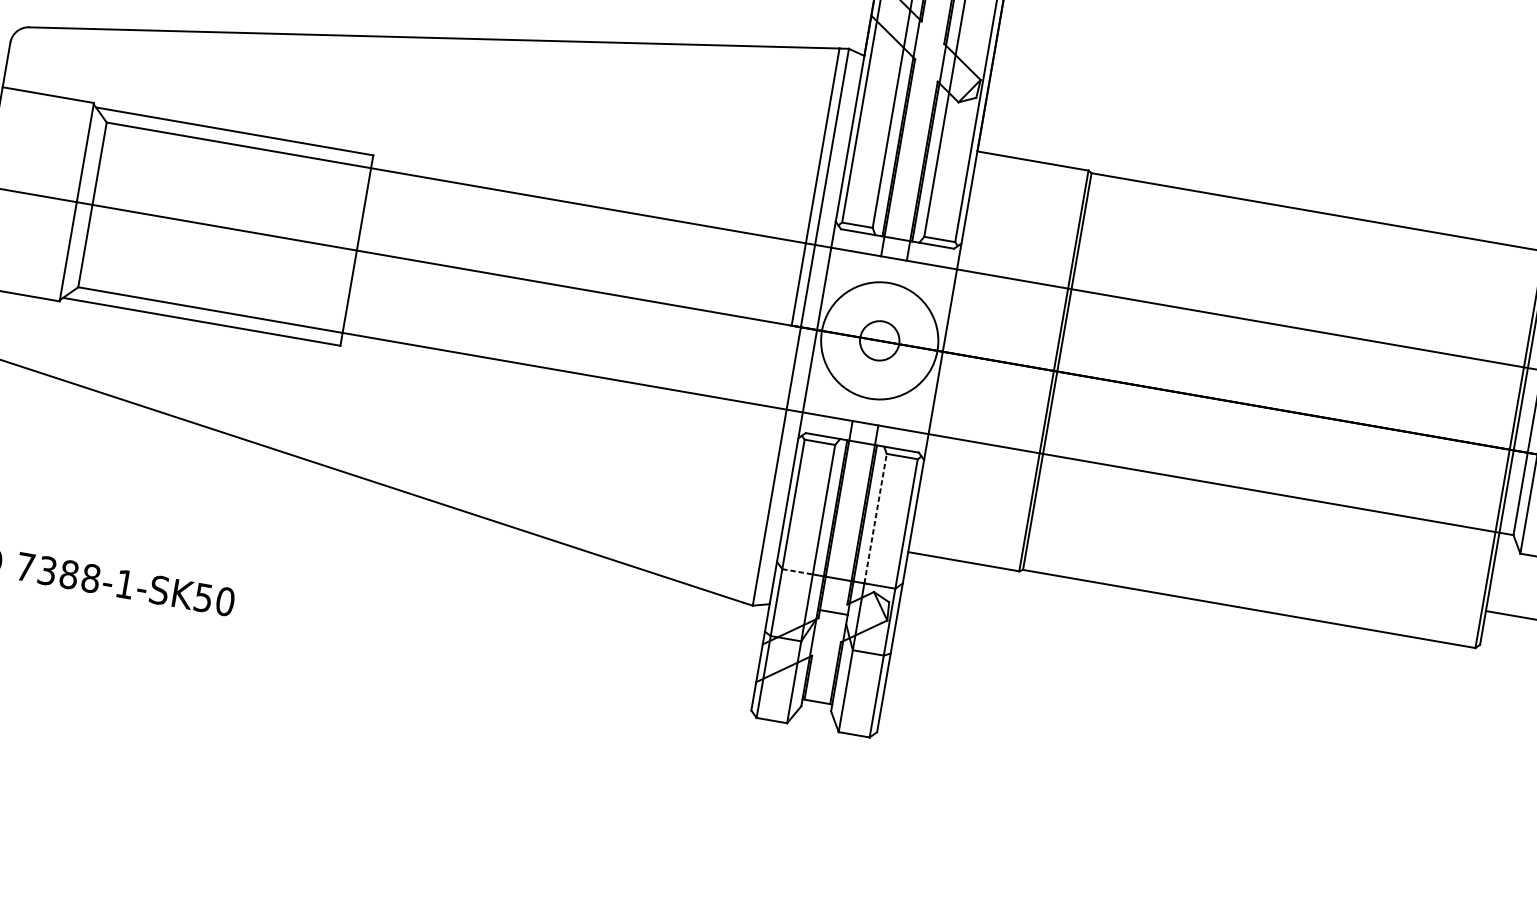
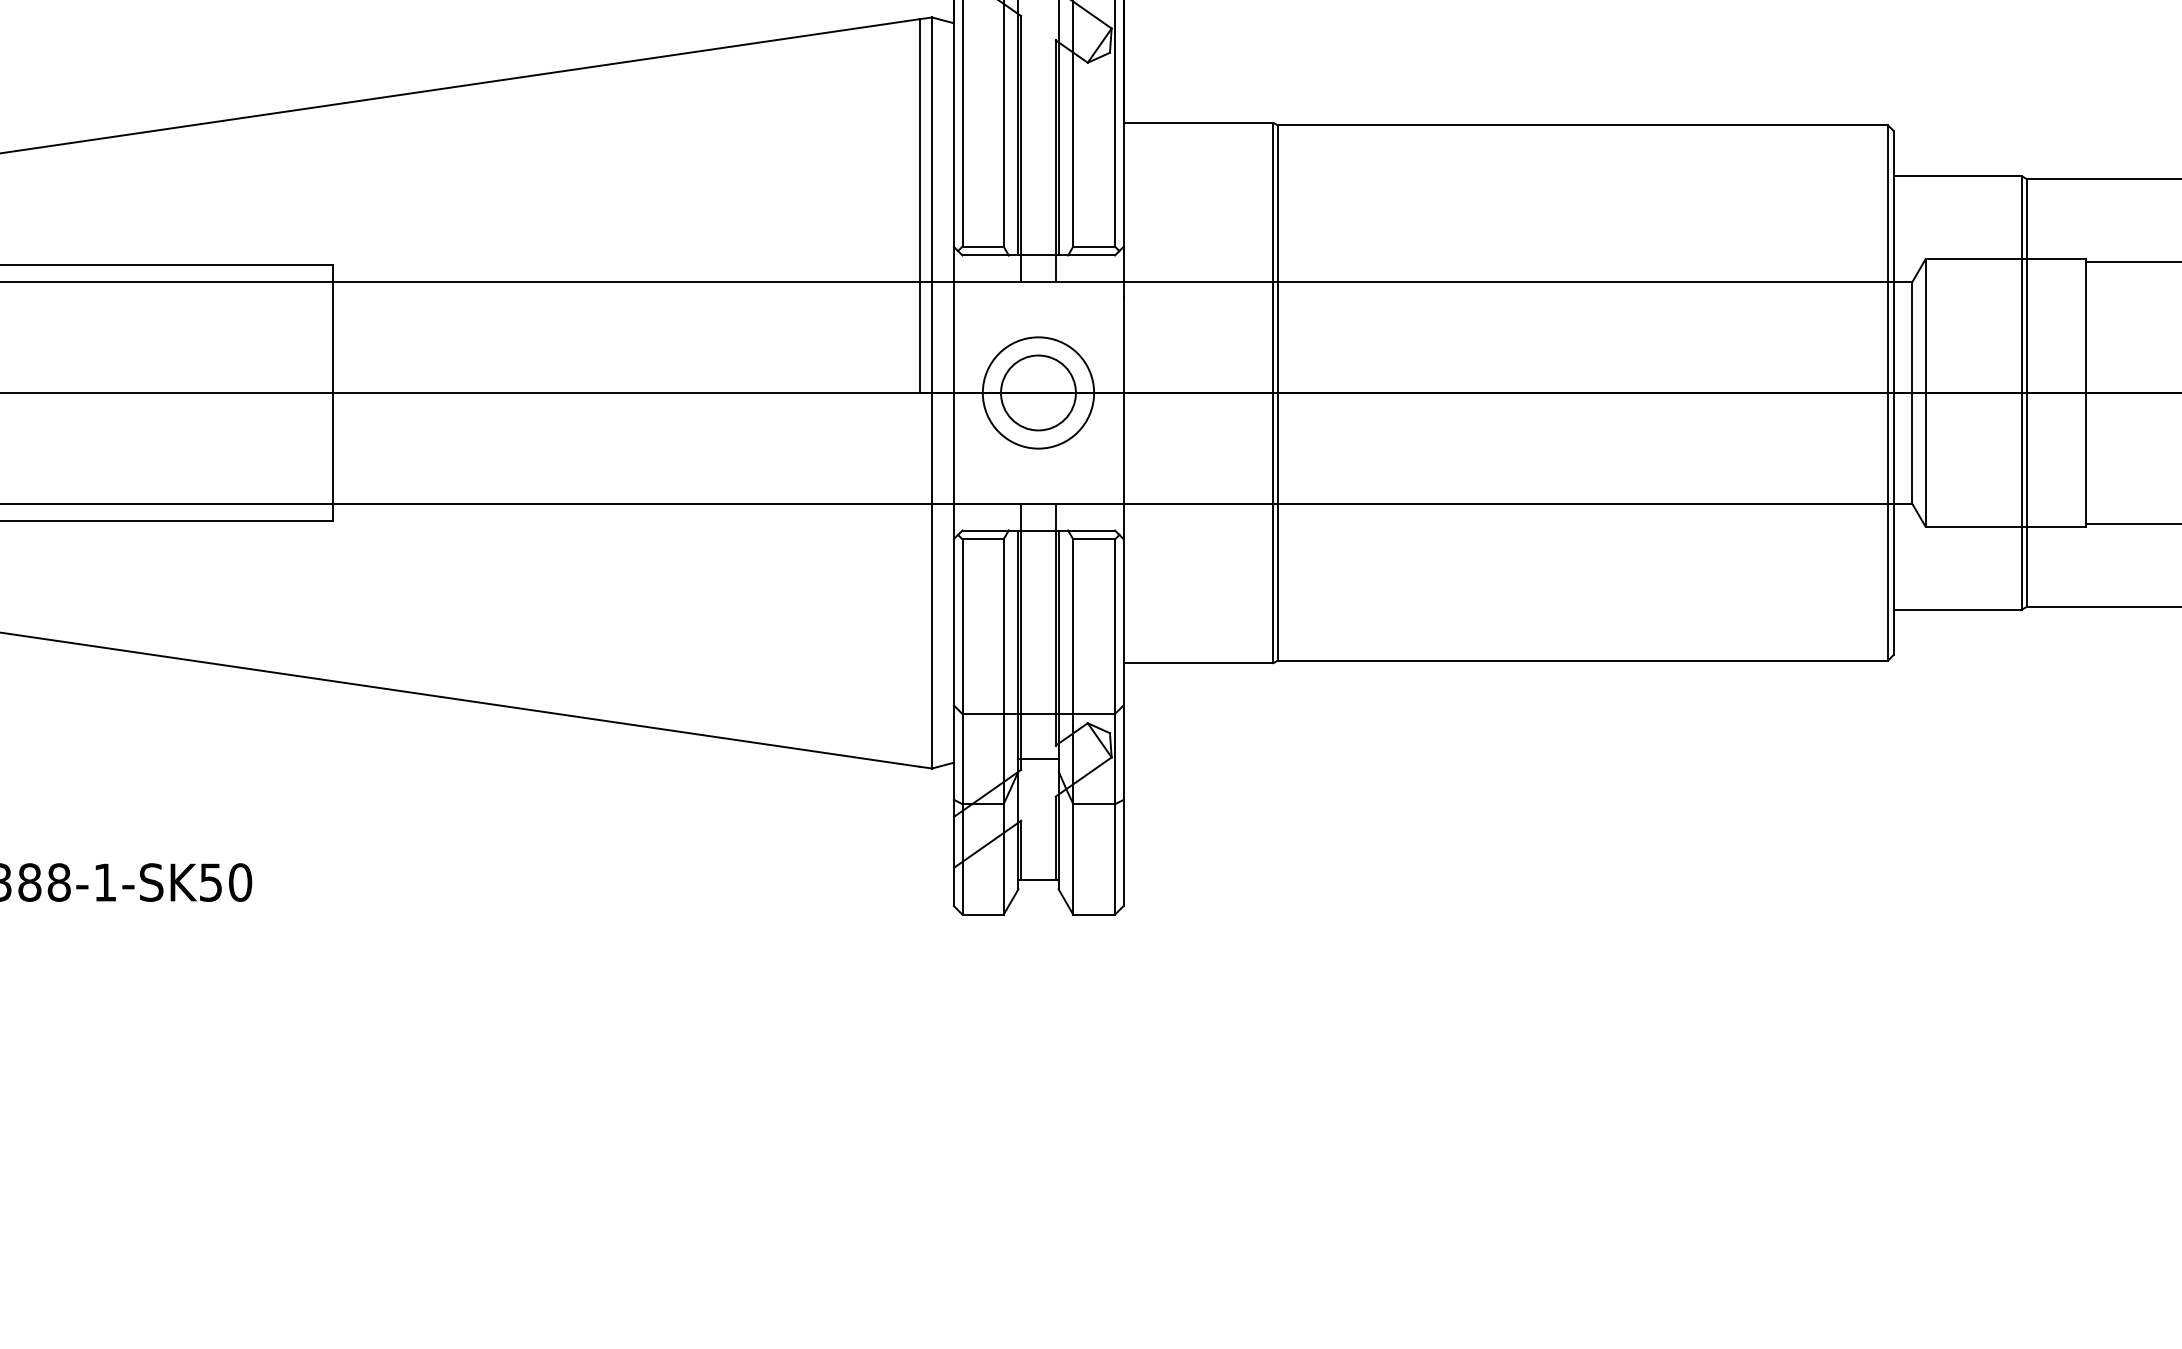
circle: (879, 340) -> (1038, 392), size x0.71
circle: (879, 340) -> (1038, 392), size x1.43
line: (875, 518) -> (1073, 626), dashed -> solid
line: (797, 572) -> (982, 714), dashed -> solid

